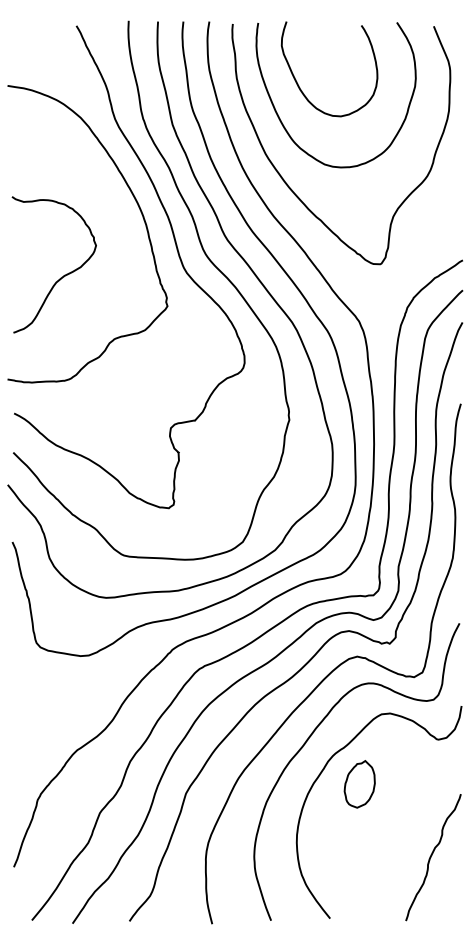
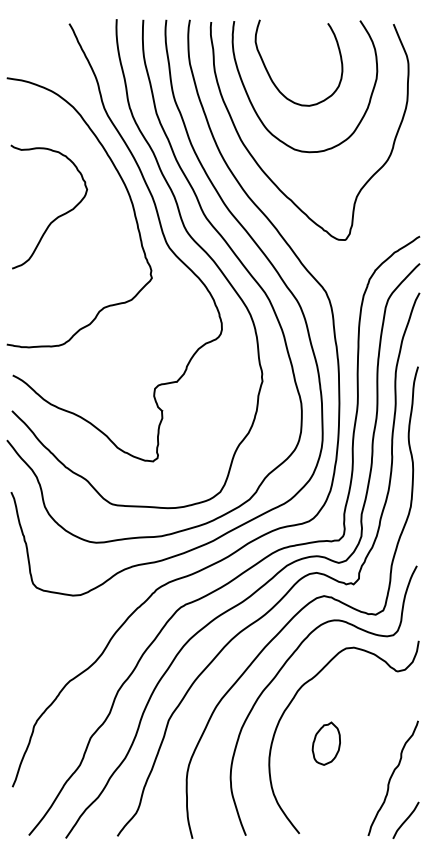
curve: (60, 277) -> (54, 218), moved
part: (359, 784) -> (326, 743), moved
curve: (447, 903) -> (406, 820), added

